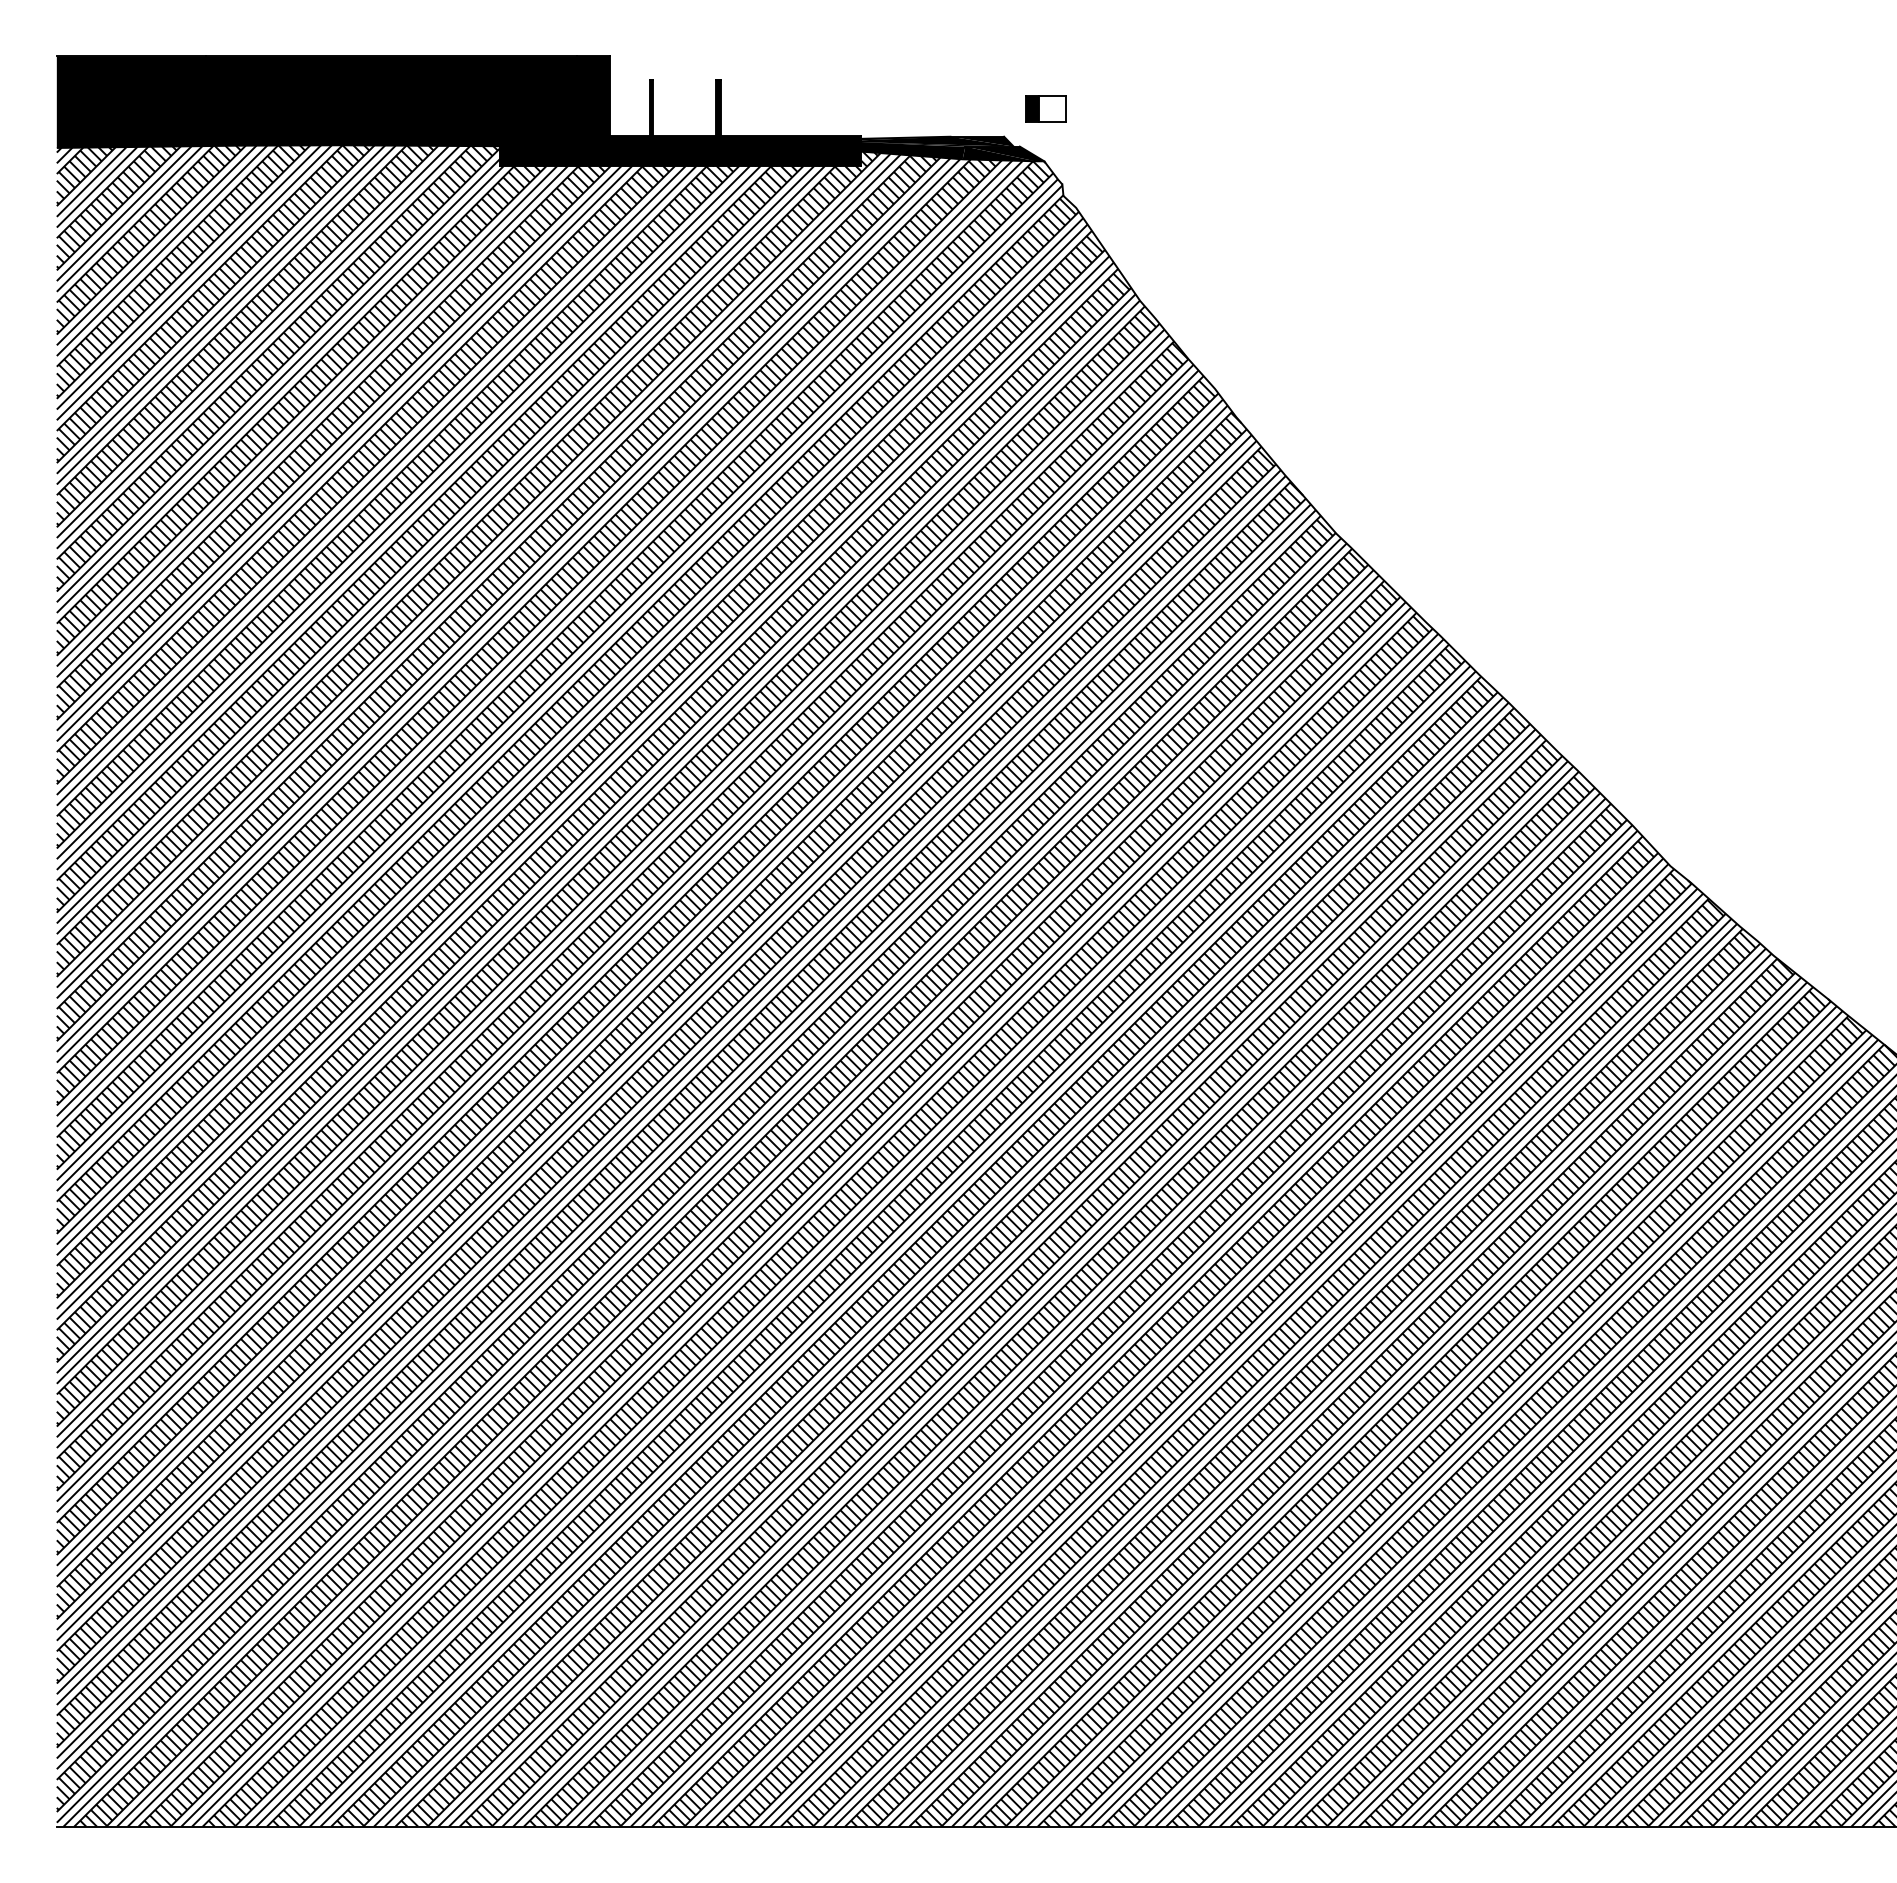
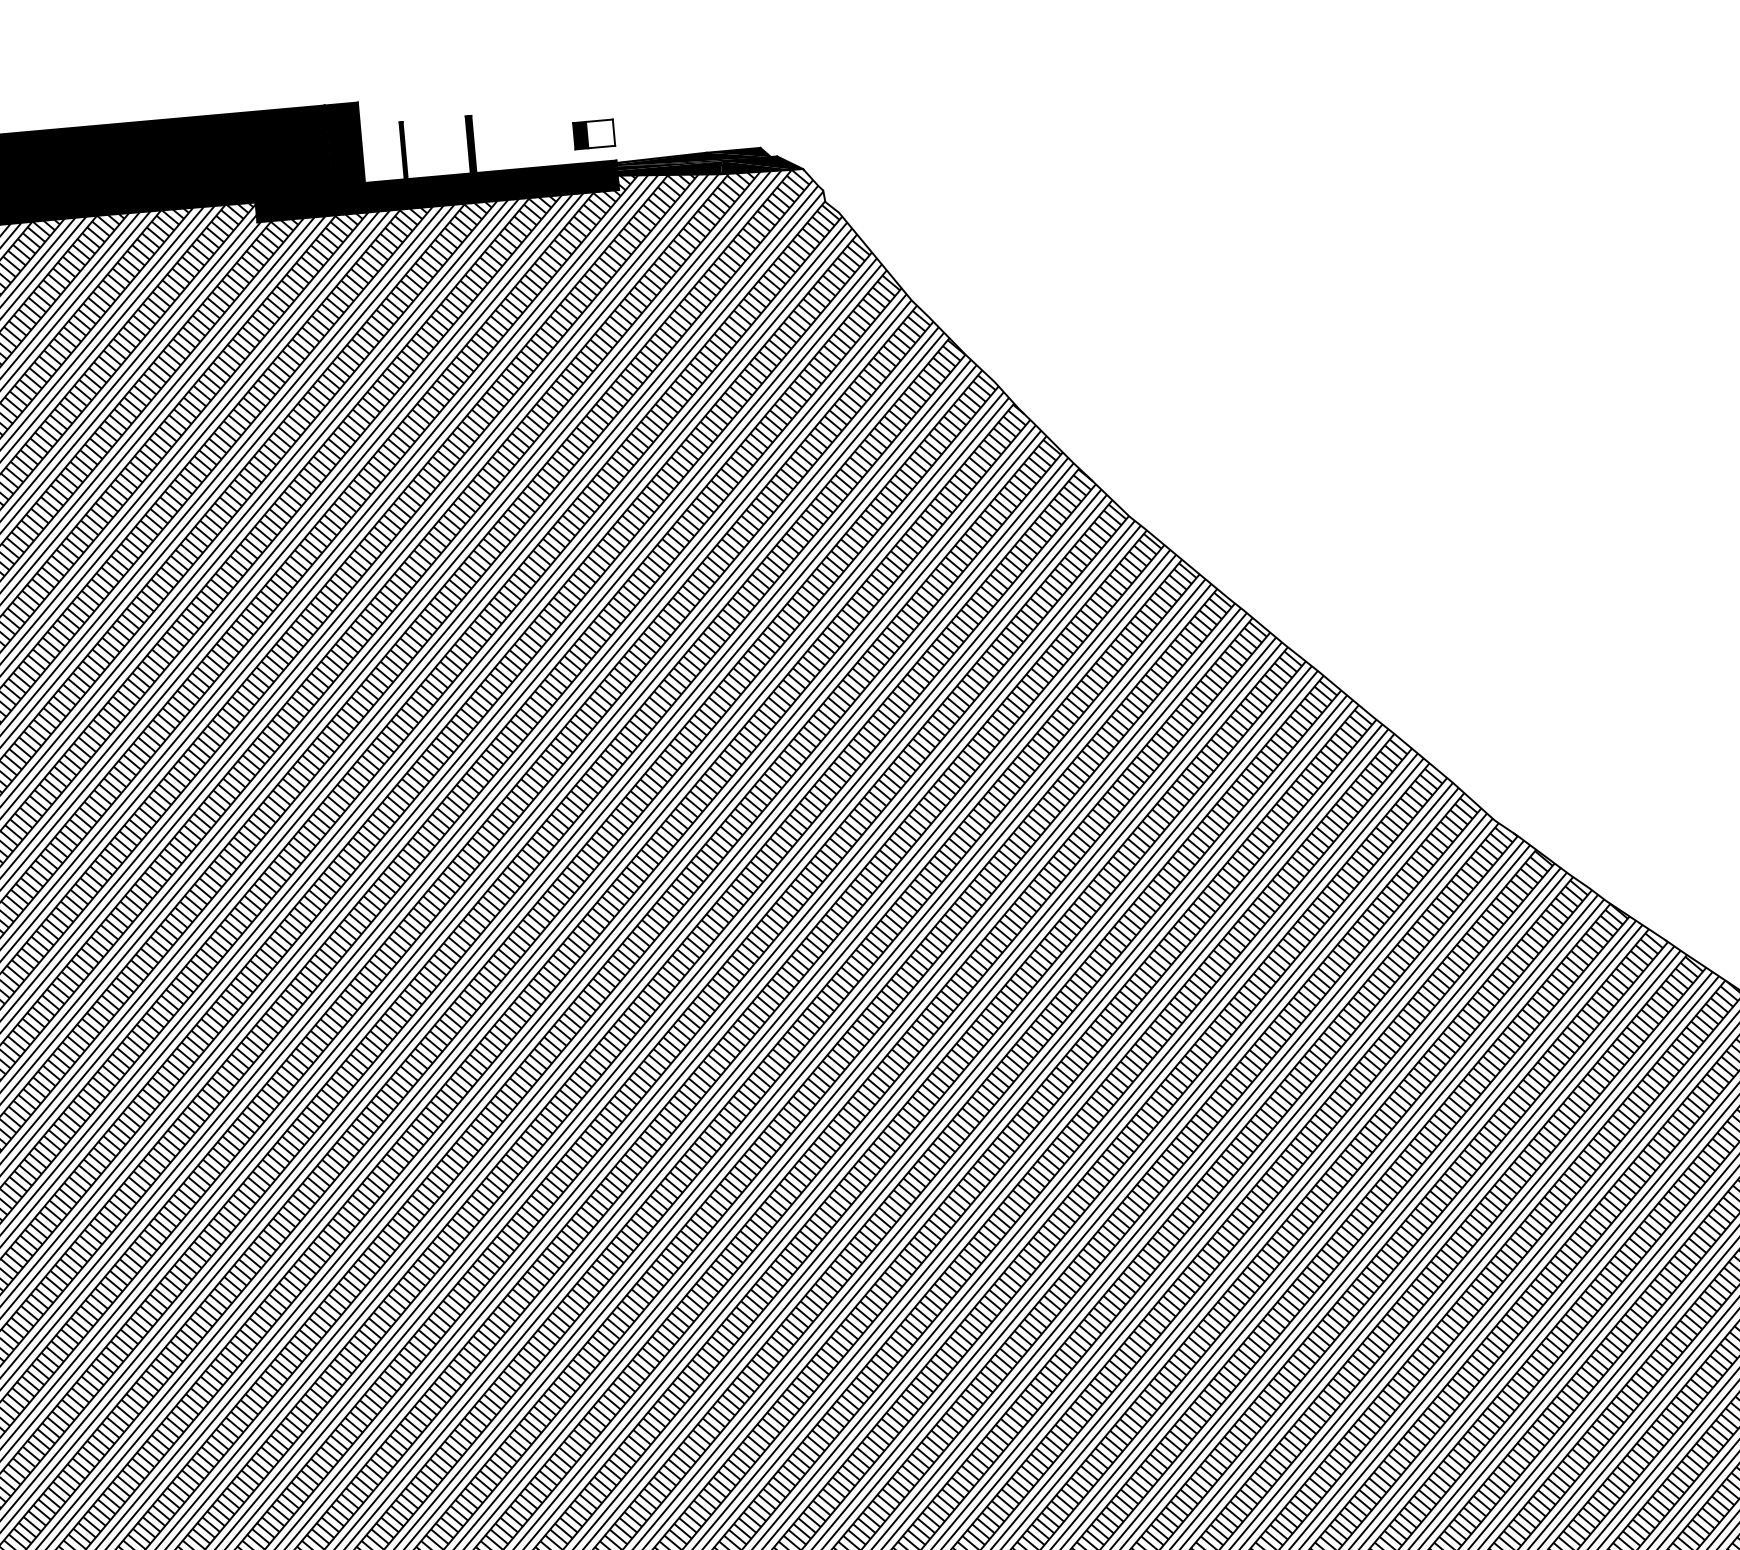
part: (1045, 108) -> (593, 134), moved

